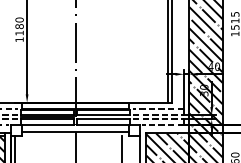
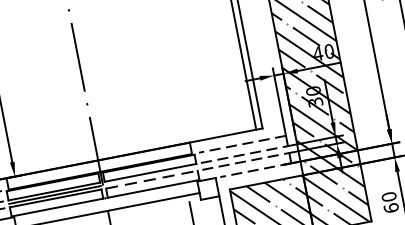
line: (103, 119) -> (151, 179), solid -> dashed

